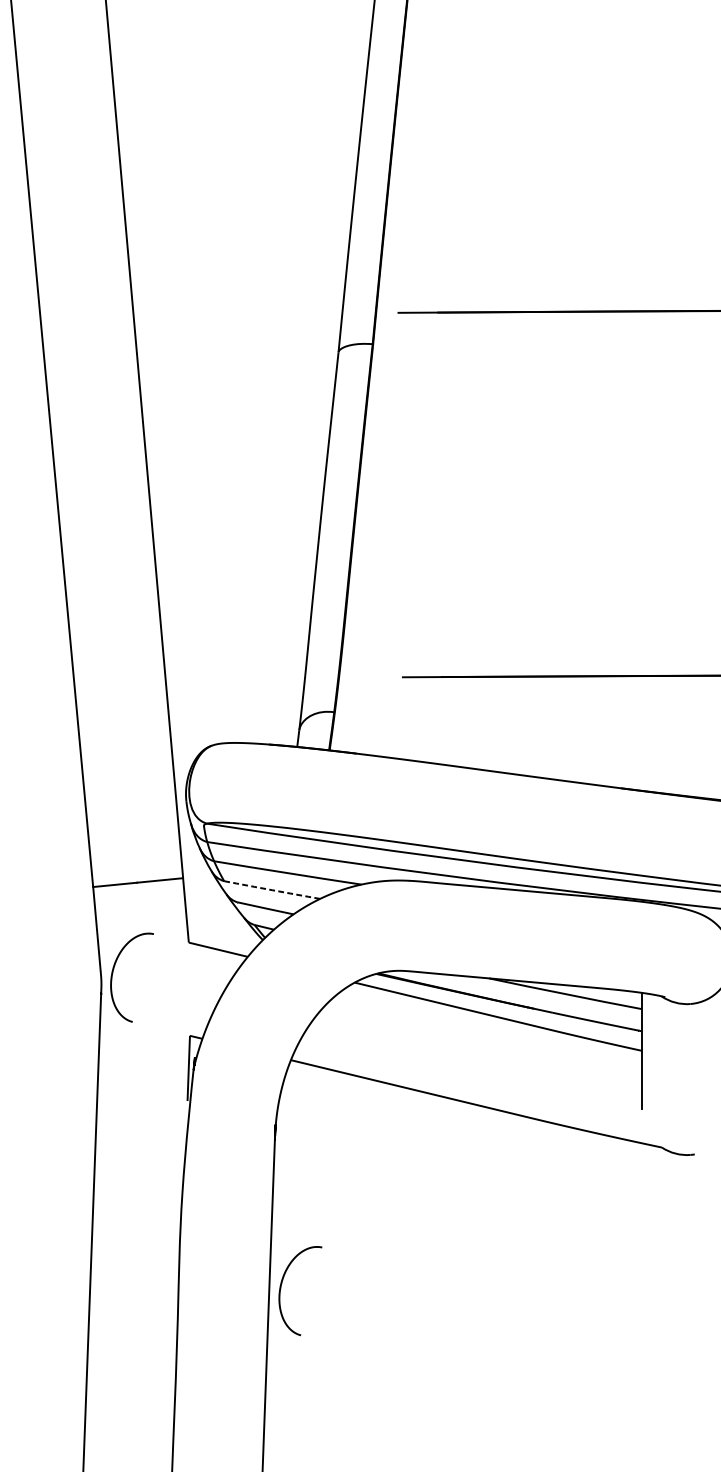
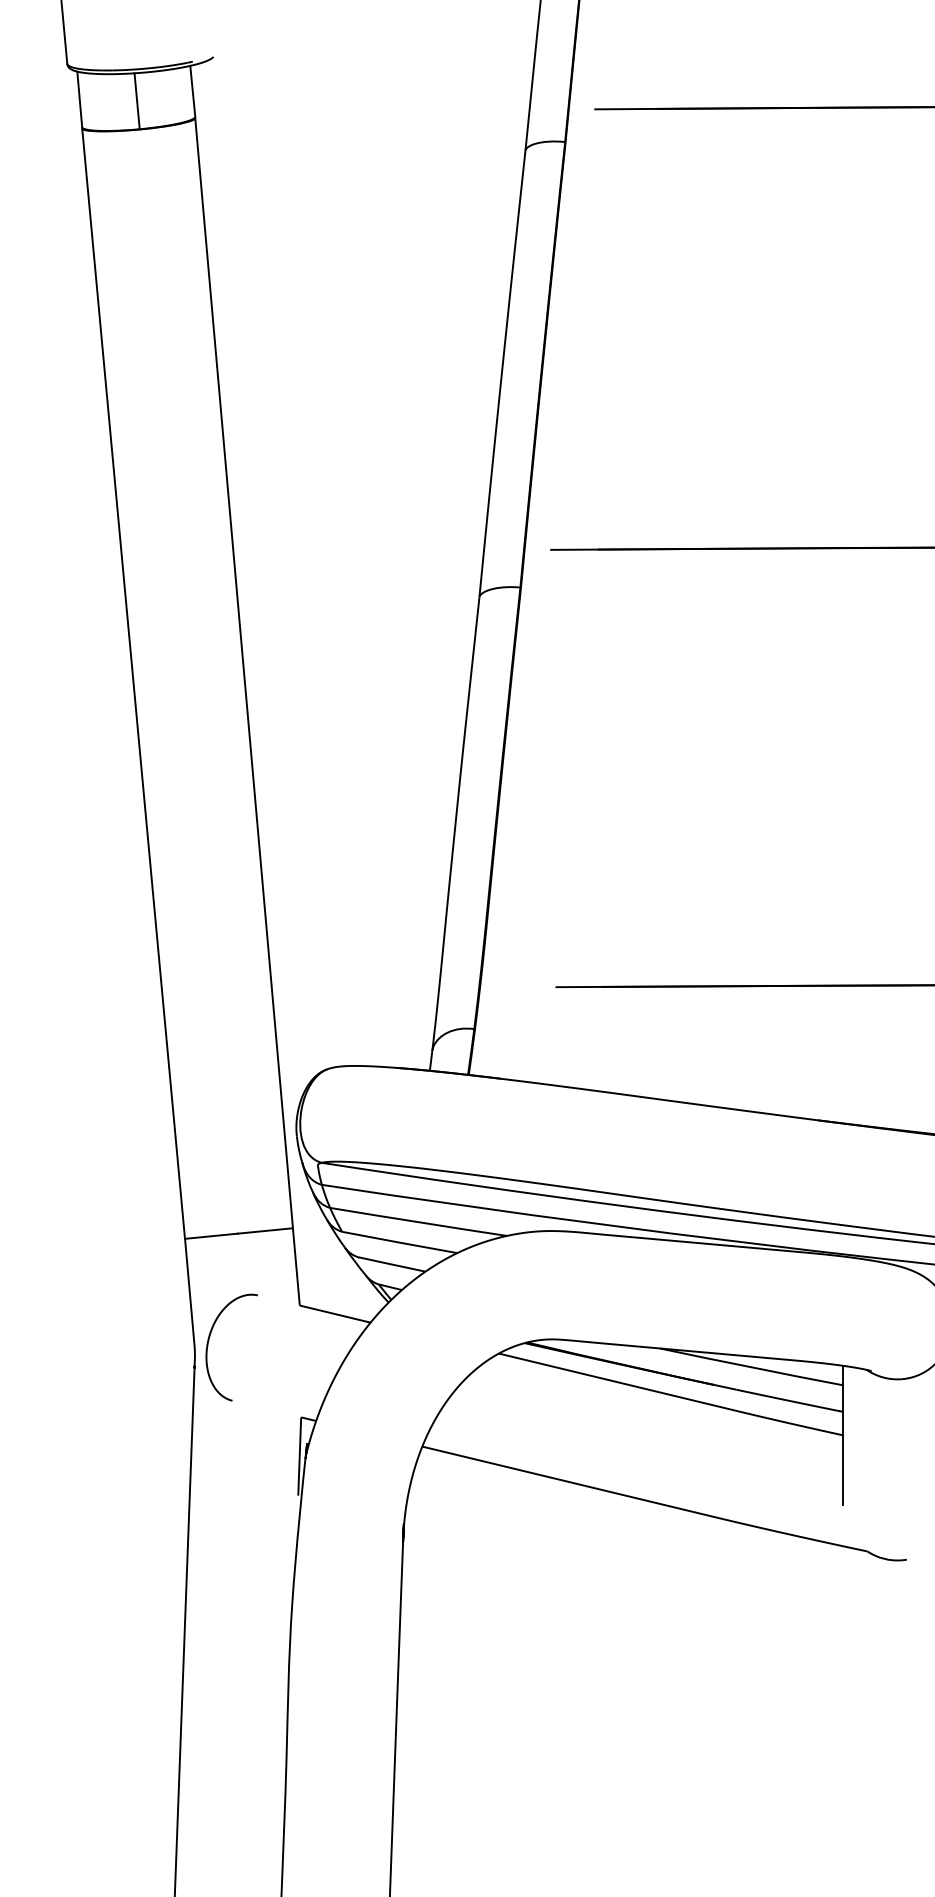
arc: (271, 890) -> (399, 1242), dashed -> solid
curve: (281, 1290) -> (410, 1722), removed

